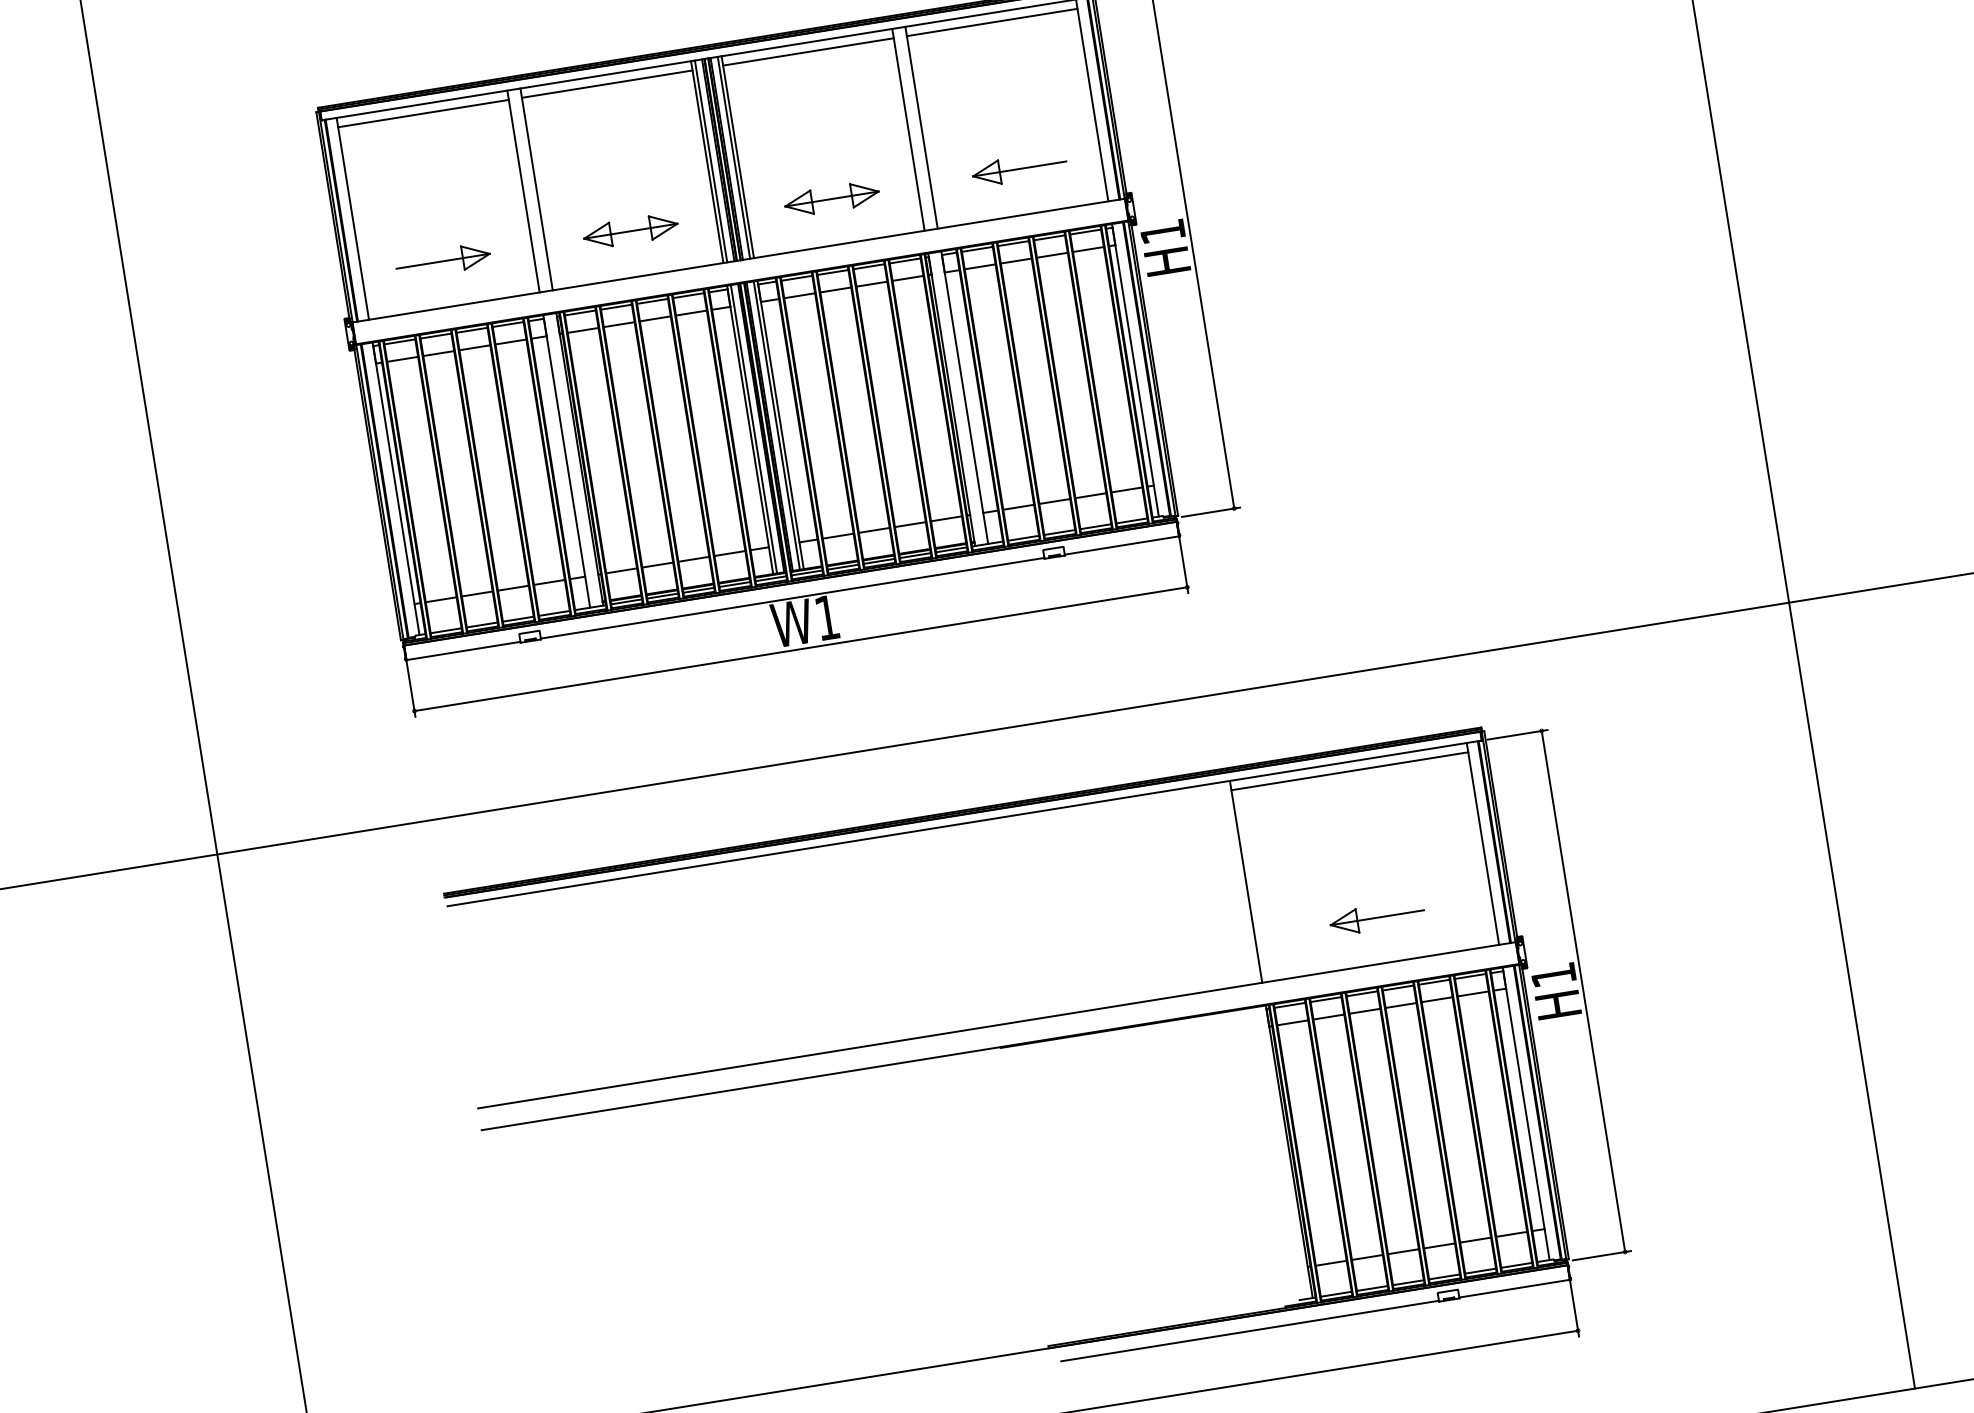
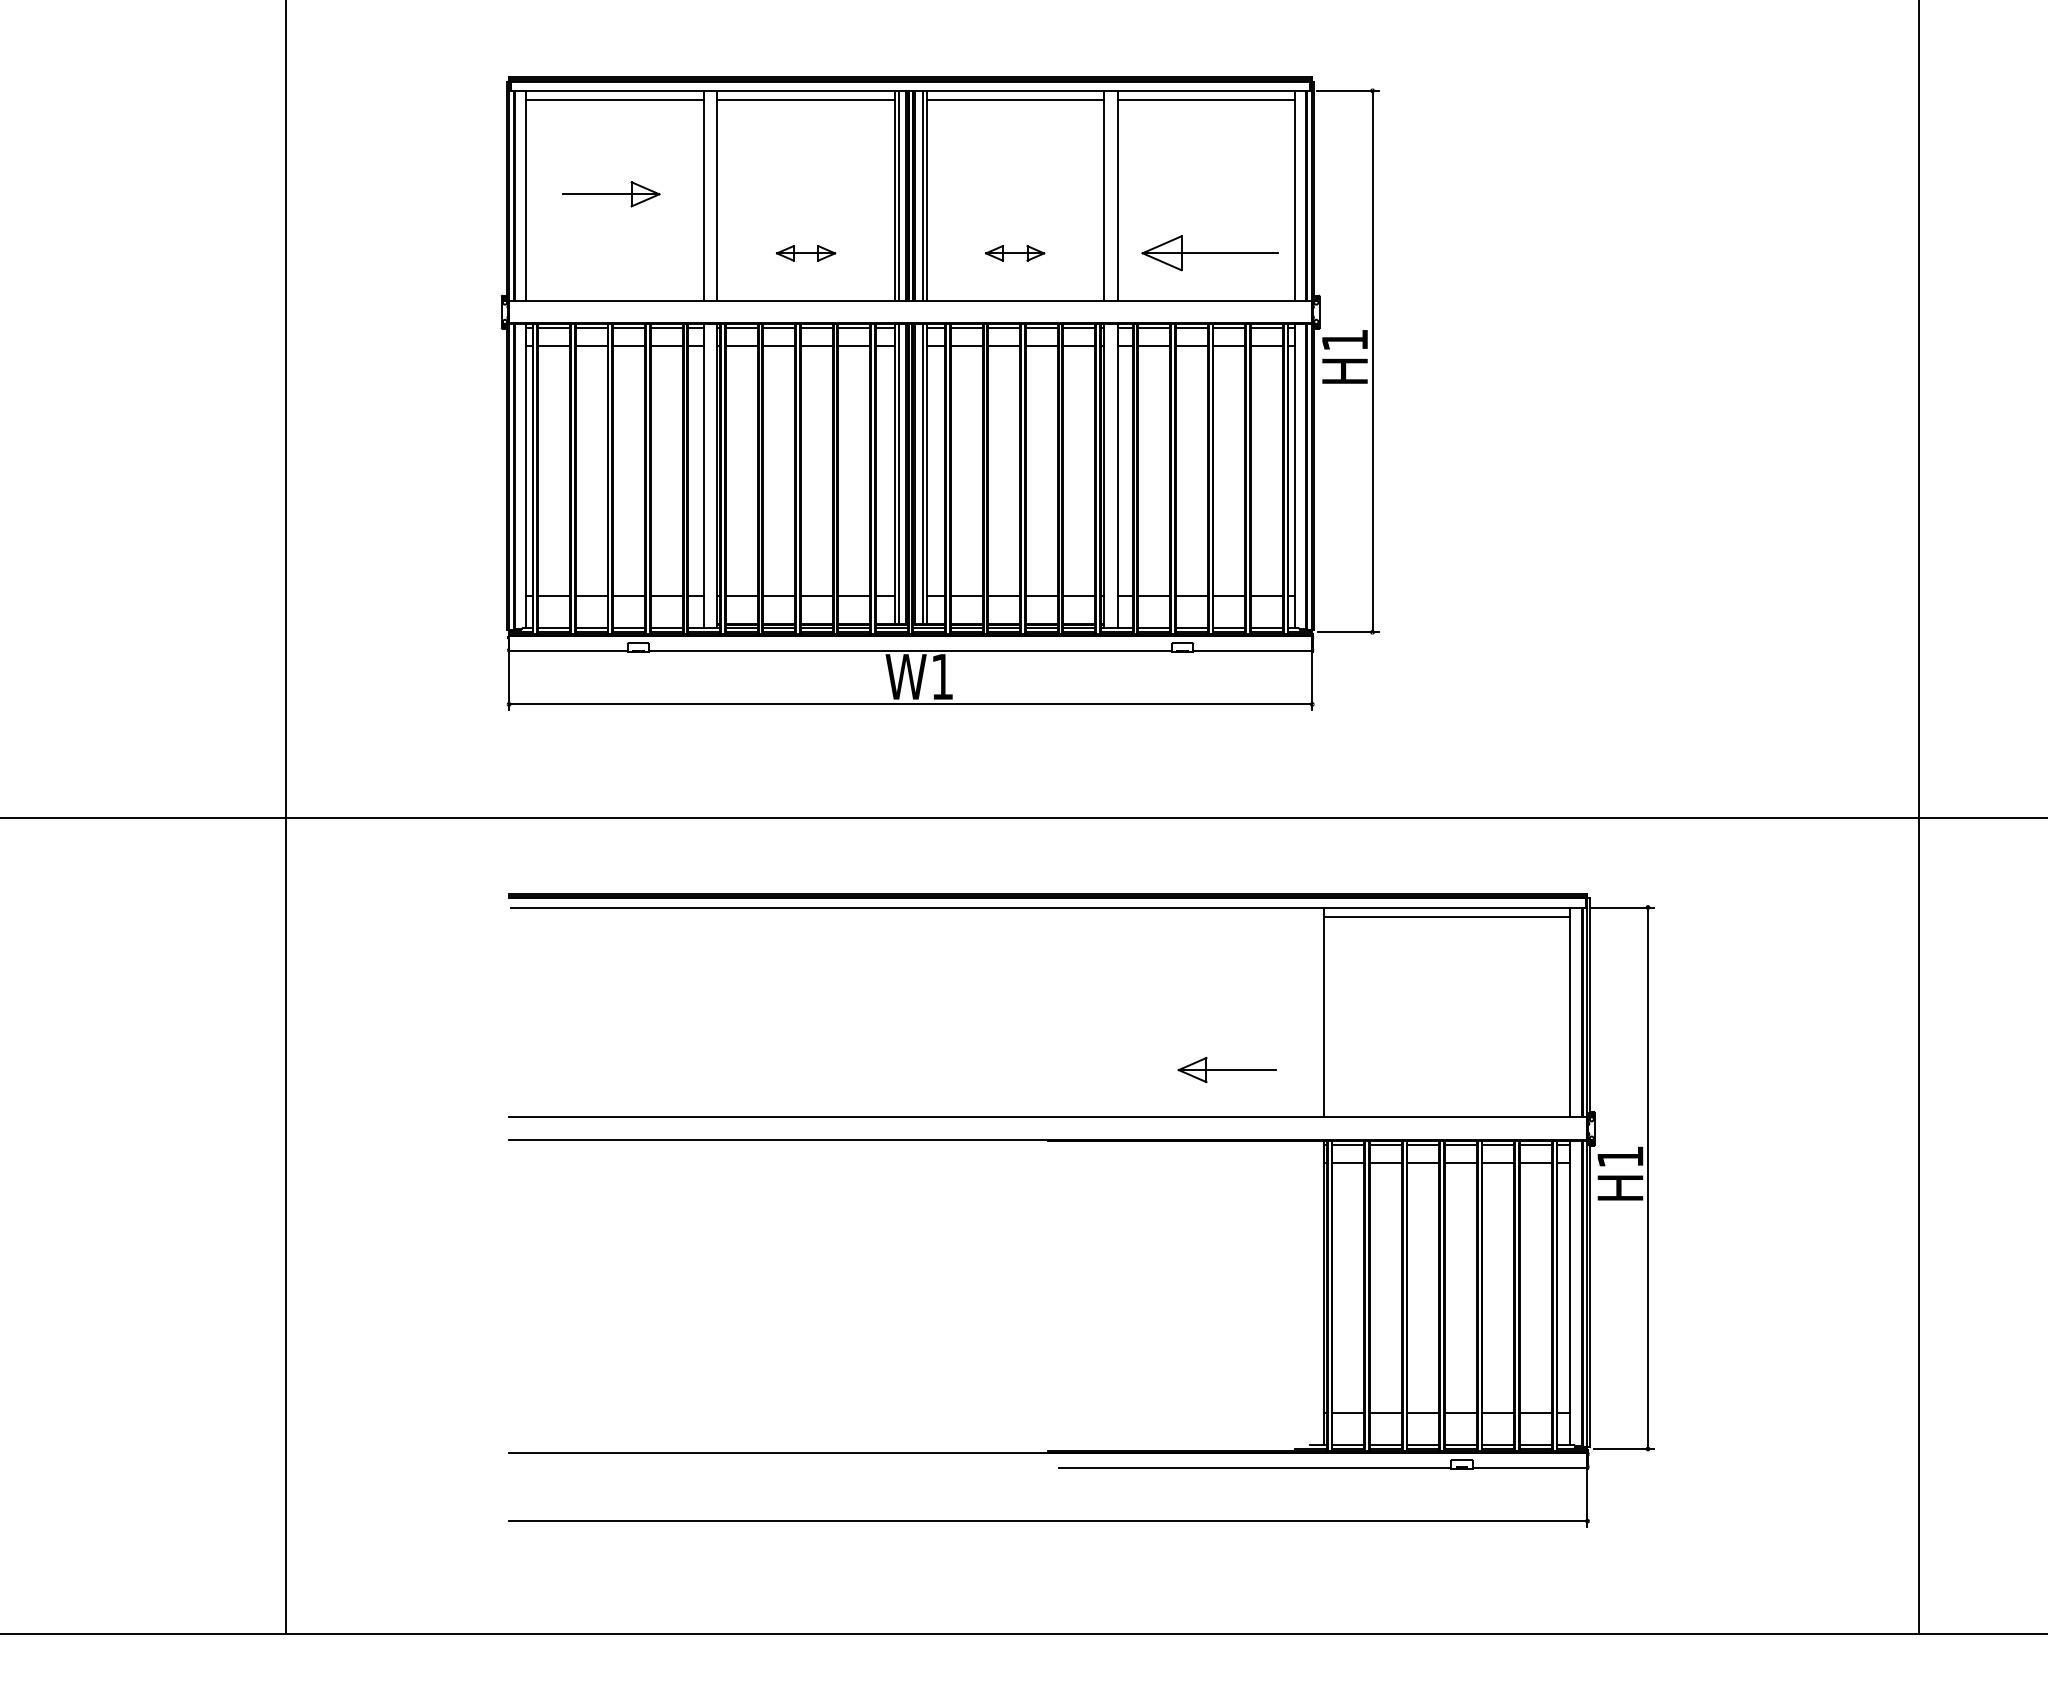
part: (1018, 169) -> (1209, 253), size x1.4
part: (831, 199) -> (1014, 253), size x0.6
part: (630, 231) -> (805, 253), size x0.6
part: (443, 261) -> (611, 194), moved
part: (1376, 918) -> (1226, 1070), moved

